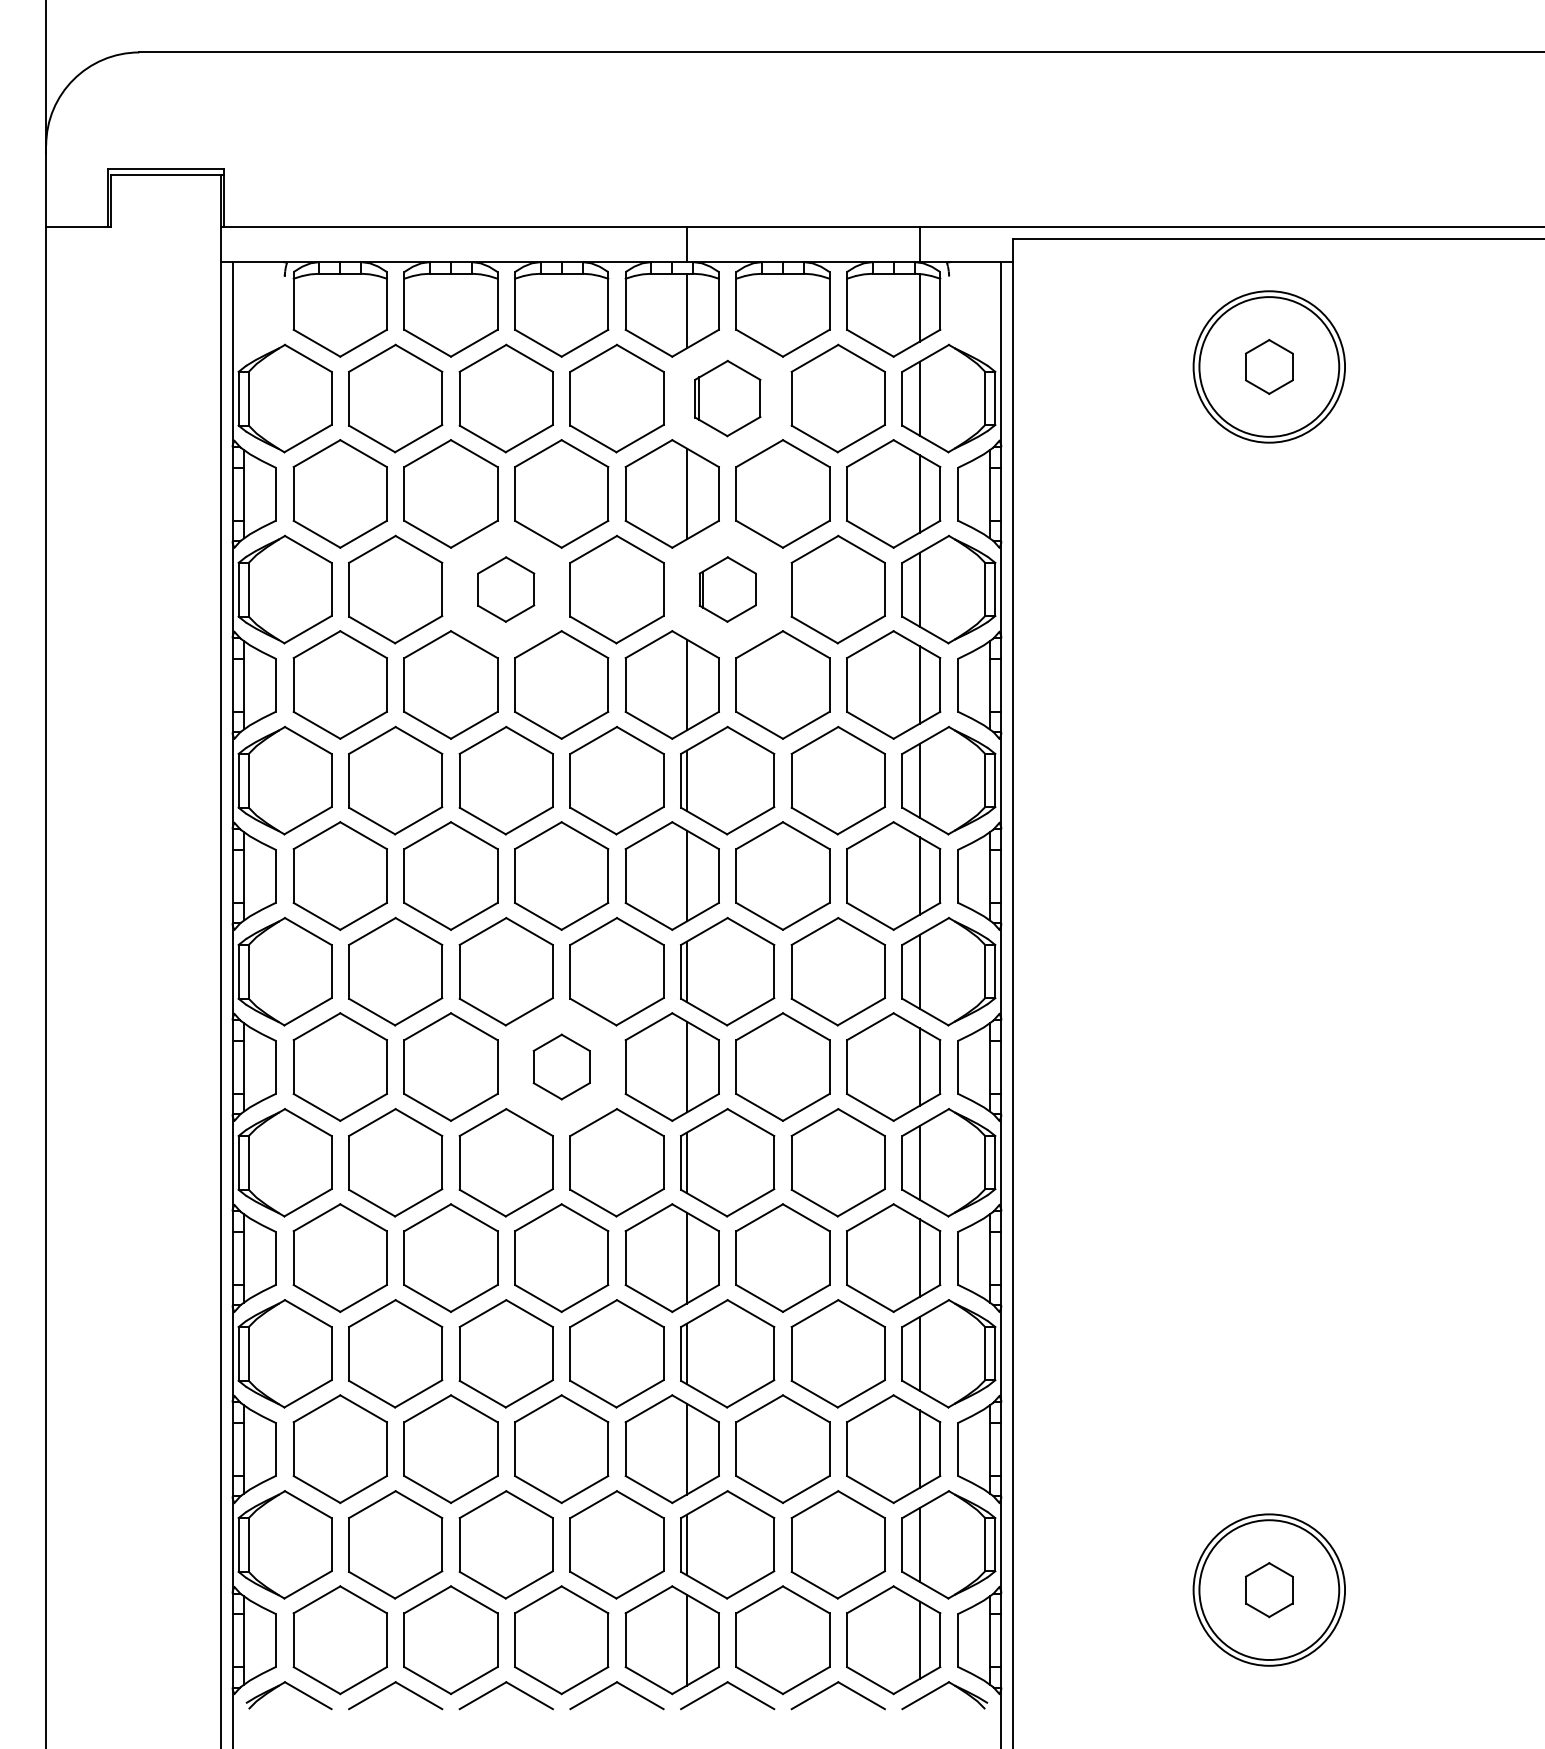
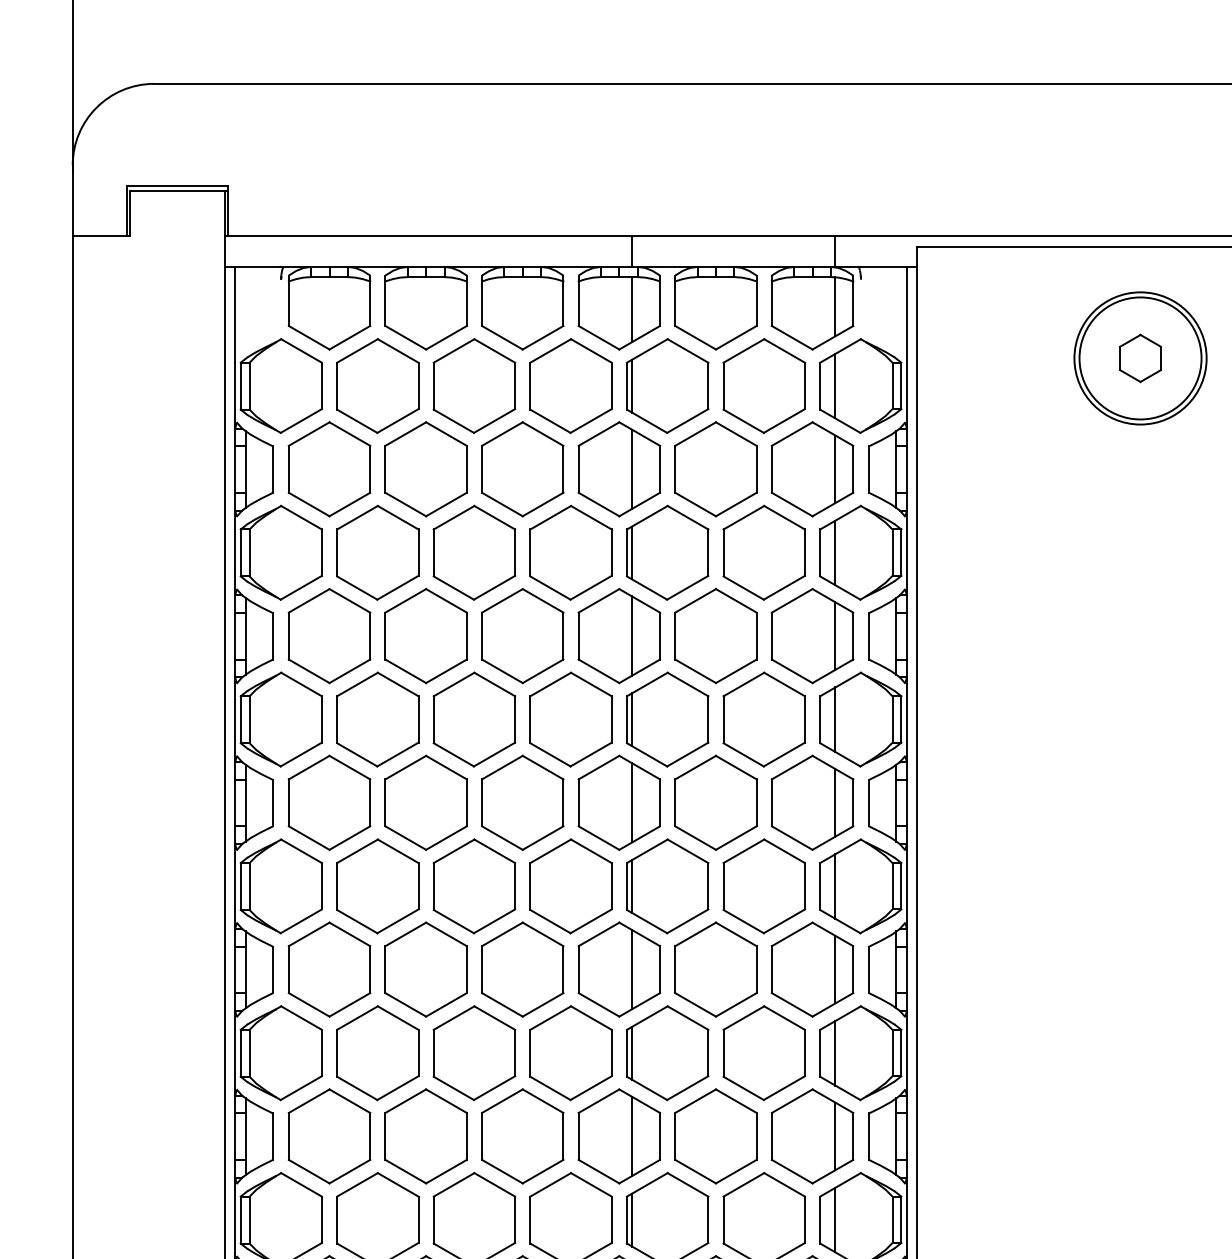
part: (727, 398) -> (667, 385), size x1.43
part: (505, 589) -> (473, 552), size x1.67
part: (727, 589) -> (667, 552), size x1.67
part: (561, 1066) -> (522, 969), size x1.67

